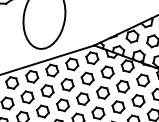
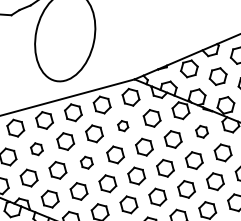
part: (87, 78) -> (122, 125), size x0.6
part: (142, 80) -> (201, 131), size x0.7
part: (27, 96) -> (36, 148), size x0.7
part: (62, 105) -> (86, 162), size x0.7

